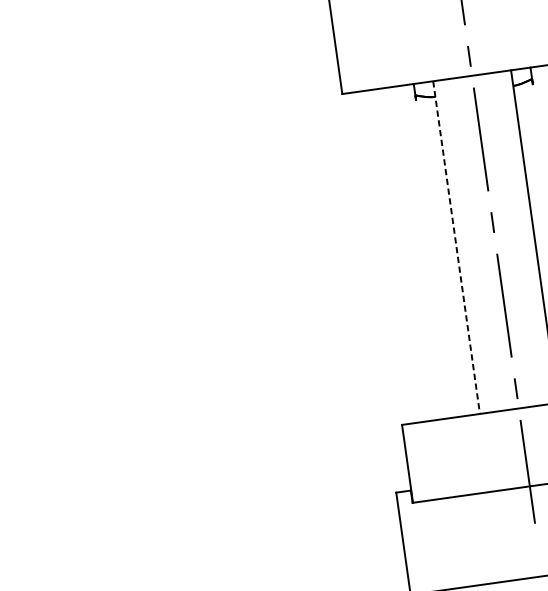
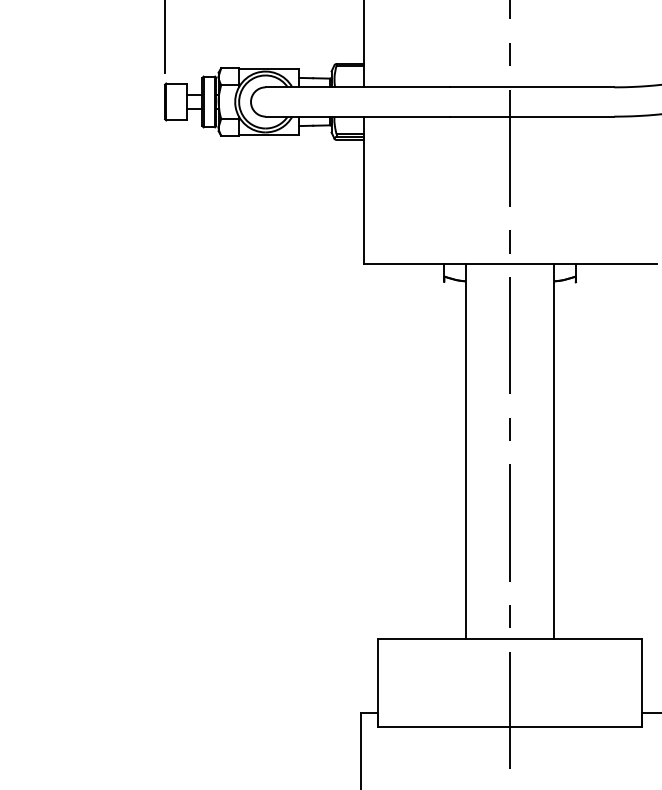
line: (456, 247) -> (466, 451), dashed -> solid

